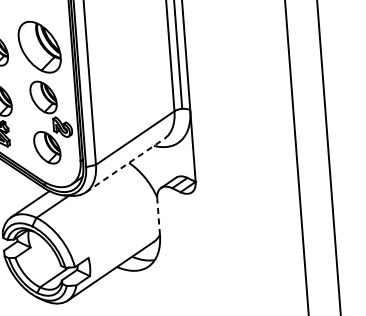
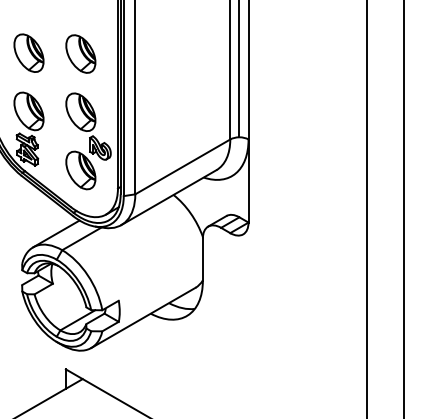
part: (39, 46) -> (80, 53), size x0.62
line: (124, 165) -> (168, 197), dashed -> solid
line: (158, 216) -> (202, 259), dashed -> solid

